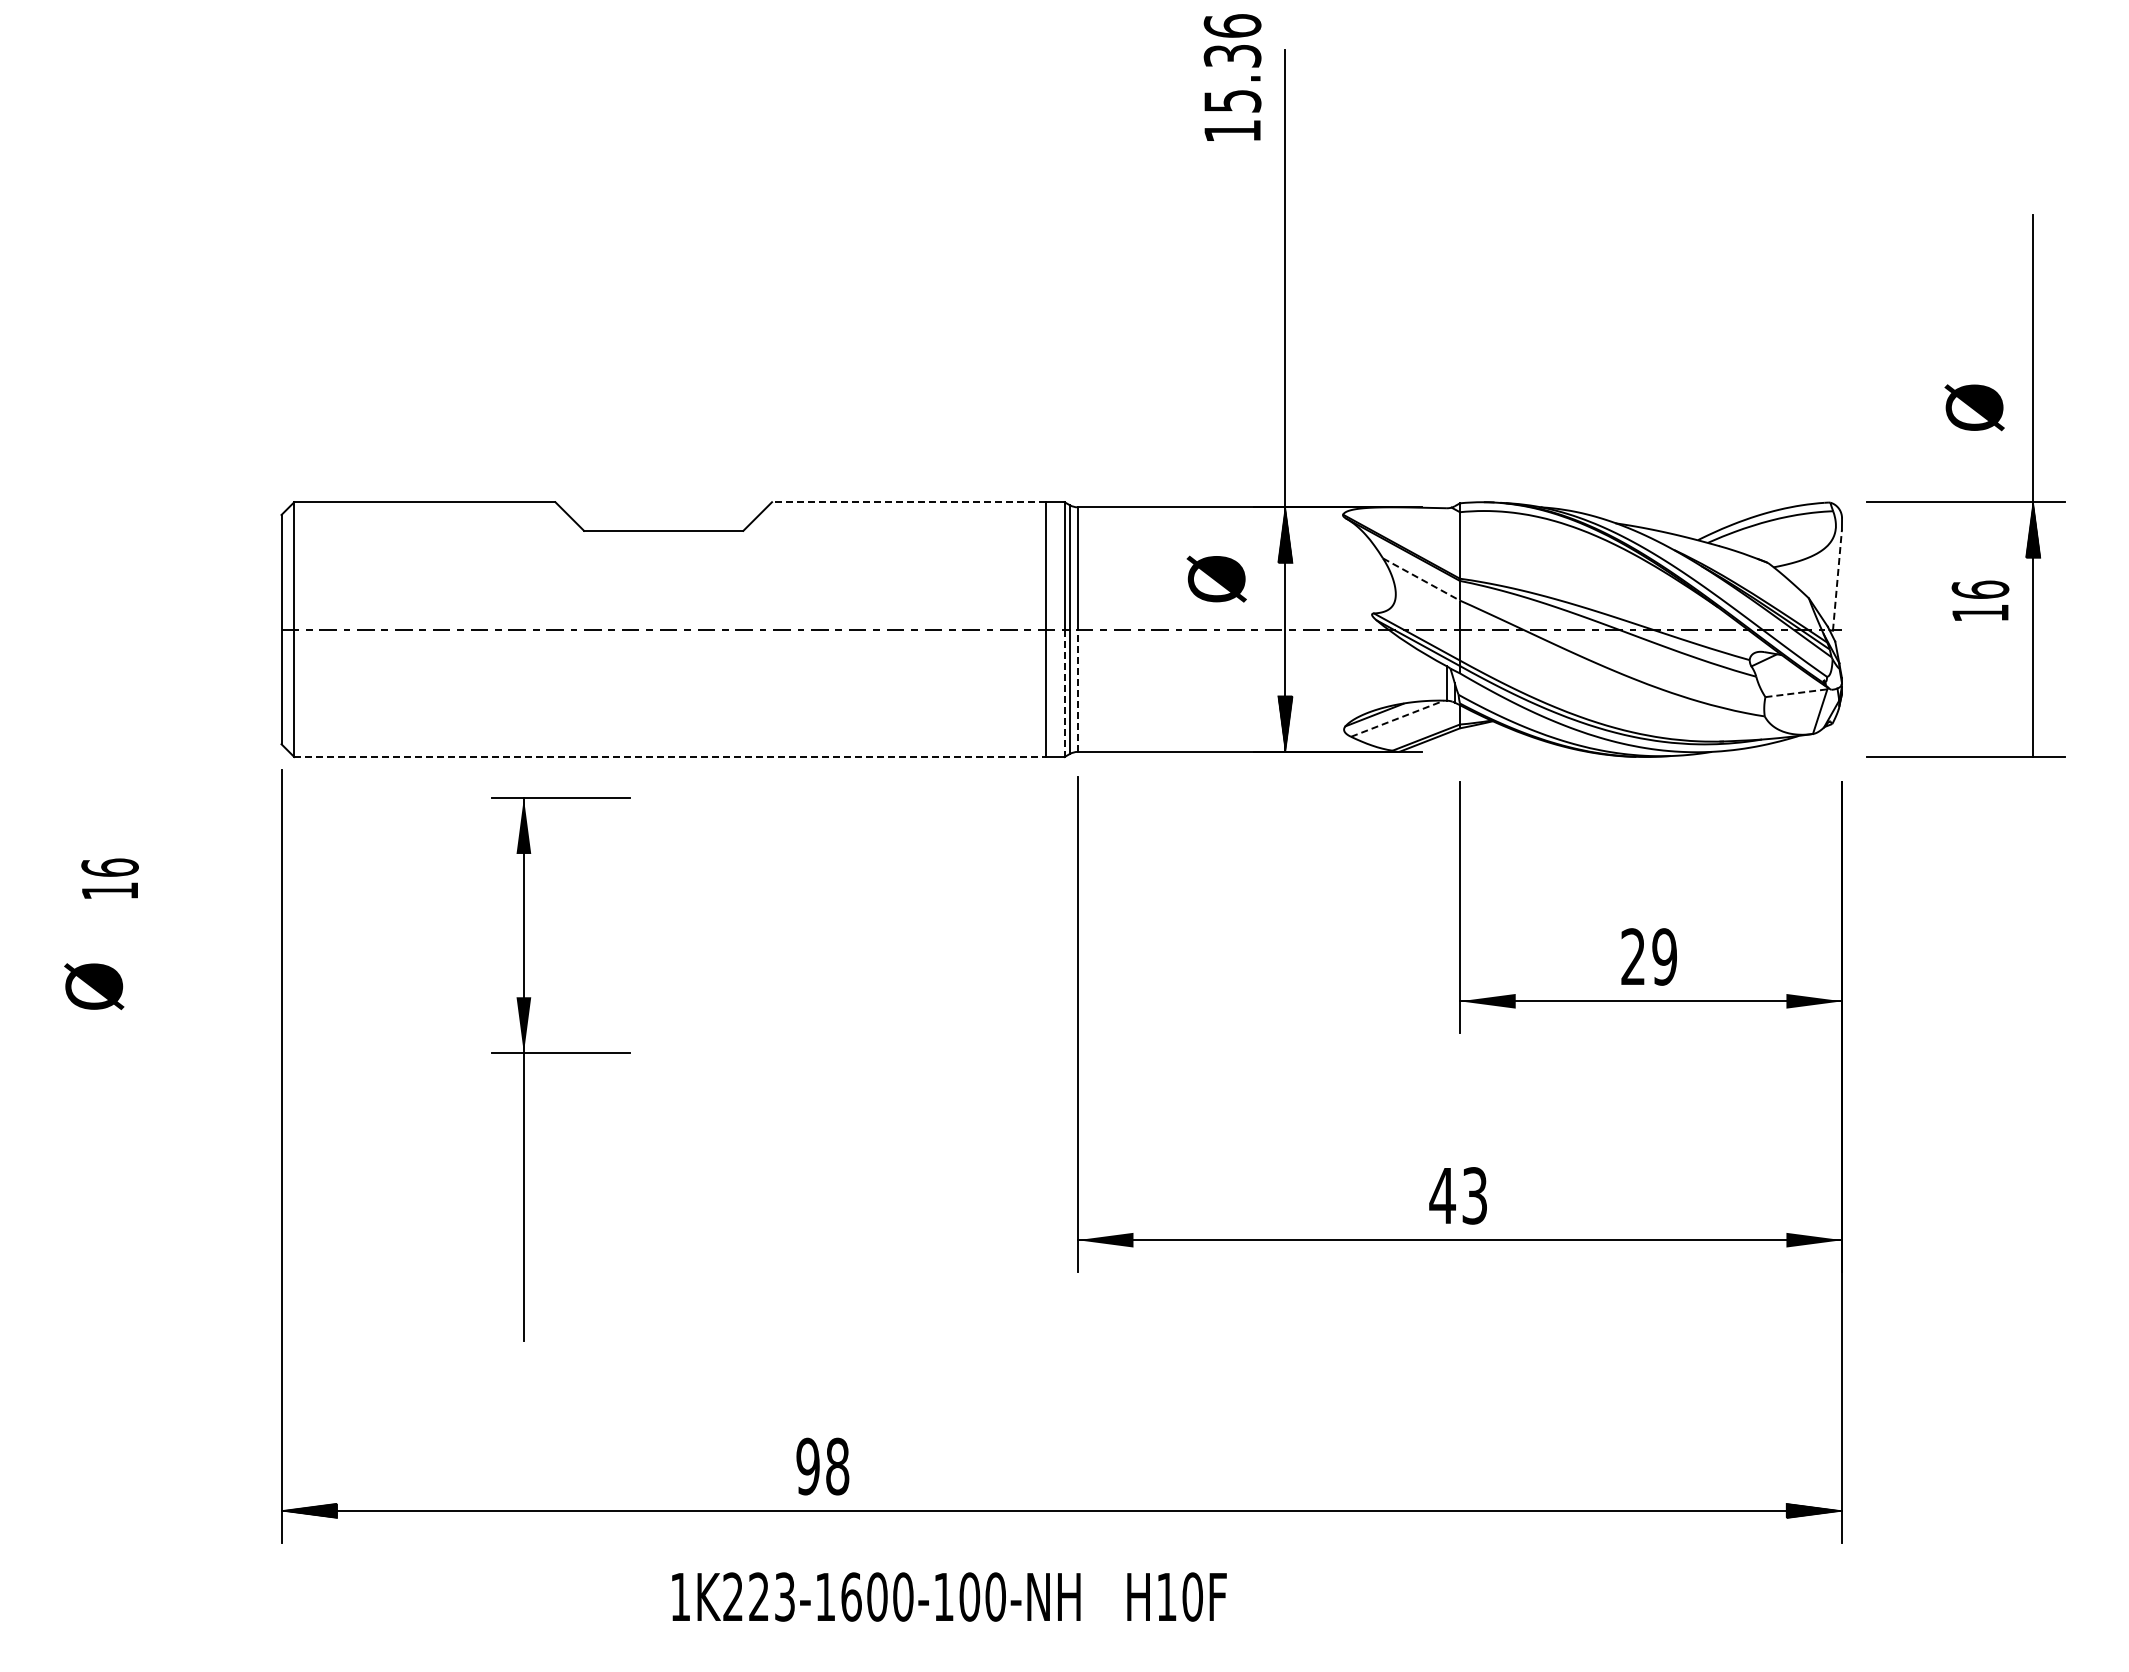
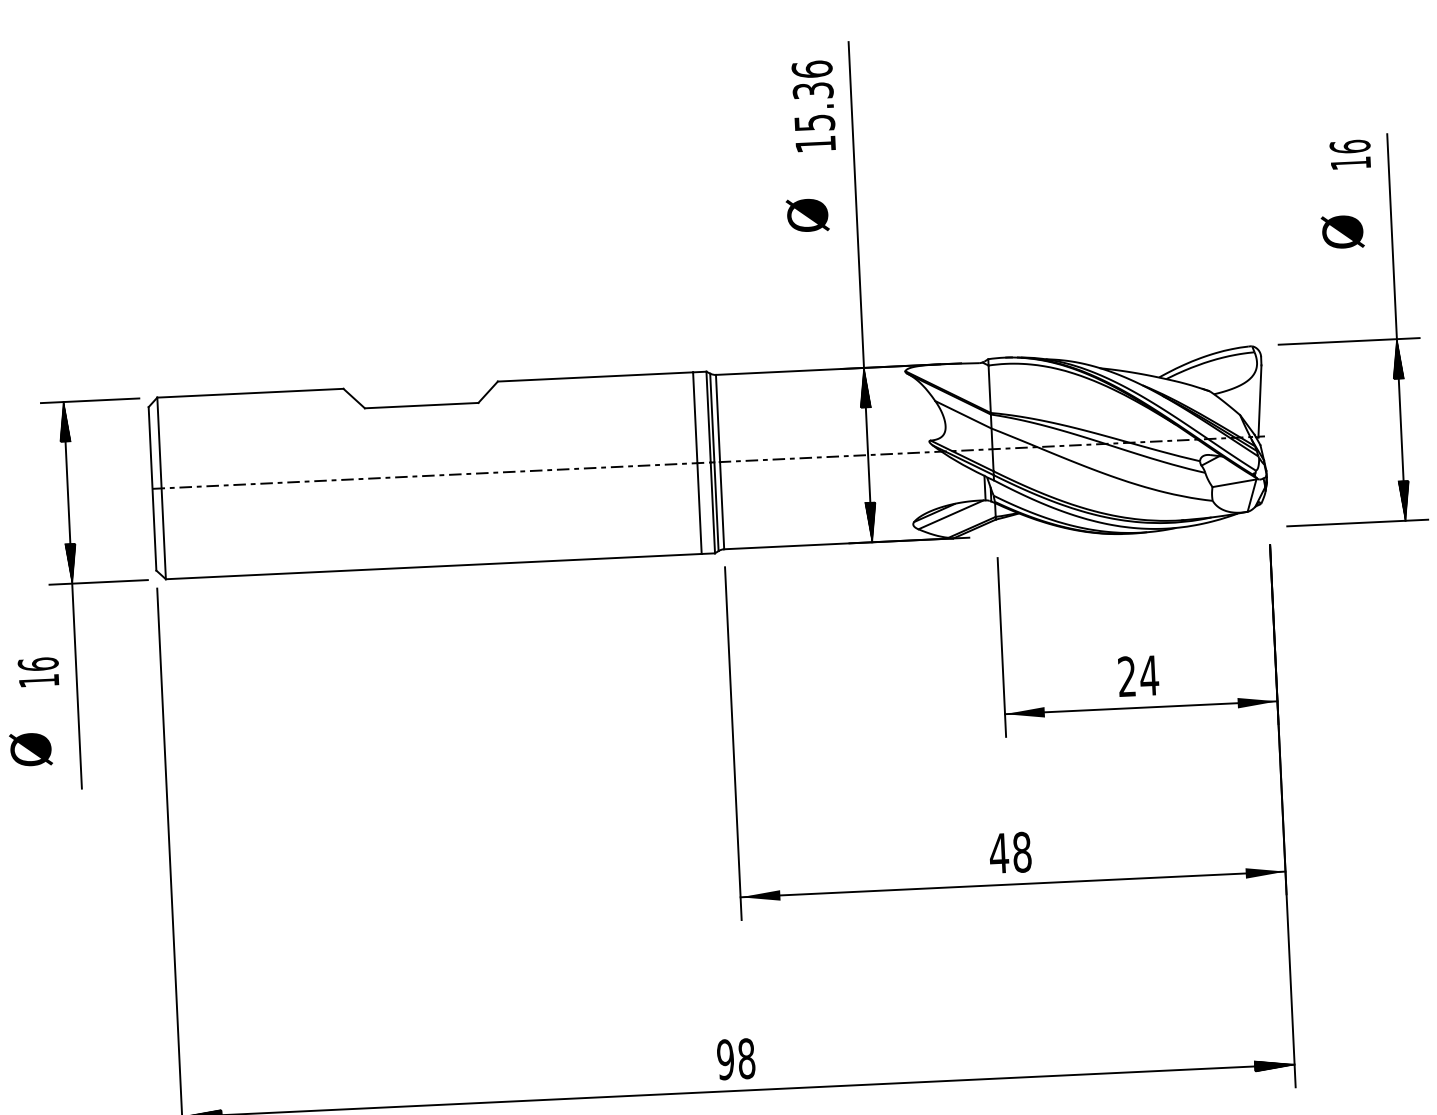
text: (1232, 77) -> (813, 106), moved
text: (1974, 407) -> (1342, 231), moved
line: (908, 502) -> (595, 377), dashed -> solid
text: (1216, 578) -> (807, 214), moved
line: (1421, 579) -> (963, 414), dashed -> solid
line: (1837, 580) -> (1259, 401), dashed -> solid
text: (1980, 600) -> (1350, 154), moved
line: (1077, 690) -> (721, 505), dashed -> solid
line: (1064, 693) -> (712, 508), dashed -> solid
line: (1796, 693) -> (1234, 483), dashed -> solid
line: (1397, 718) -> (950, 514), dashed -> solid
hatch: (2032, 728) -> (1403, 500), added
line: (670, 757) -> (434, 566), dashed -> solid
text: (1664, 956) -> (1149, 675), 29 -> 24
part: (560, 1053) -> (98, 582), moved
text: (1474, 1195) -> (1021, 852), 43 -> 48
text: (822, 1466) -> (735, 1059), moved

